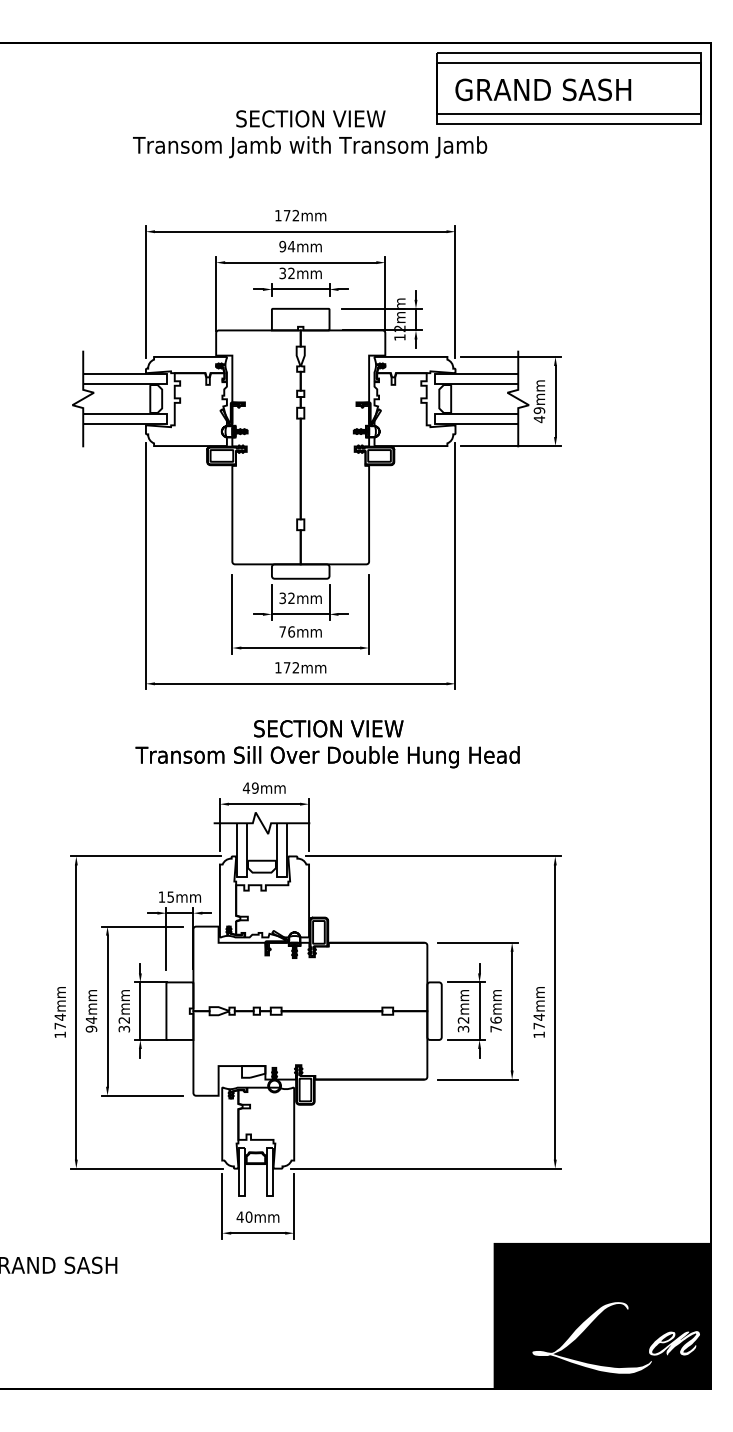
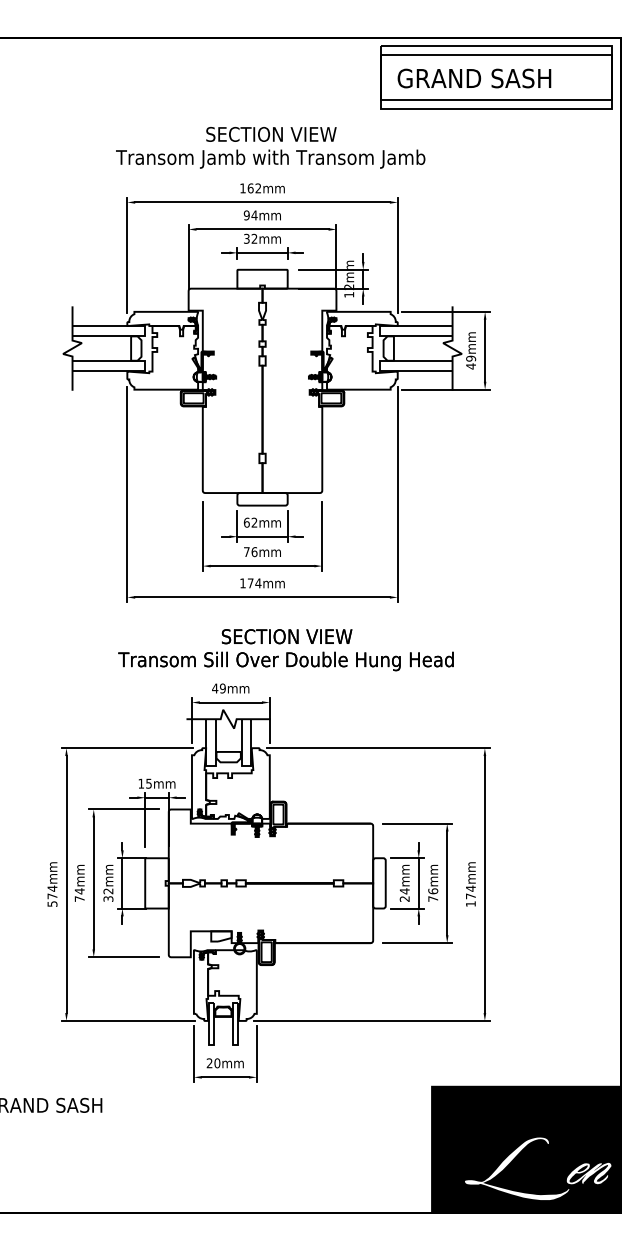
text: (310, 134) -> (271, 148), moved
text: (286, 215) -> (250, 188), 172mm -> 162mm
text: (282, 598) -> (246, 522), 32mm -> 62mm
text: (295, 667) -> (257, 583), 172mm -> 174mm
text: (463, 1024) -> (404, 895), 32mm -> 24mm
text: (91, 1028) -> (79, 898), 94mm -> 74mm
text: (60, 1034) -> (52, 903), 174mm -> 574mm
text: (239, 1216) -> (209, 1062), 40mm -> 20mm

